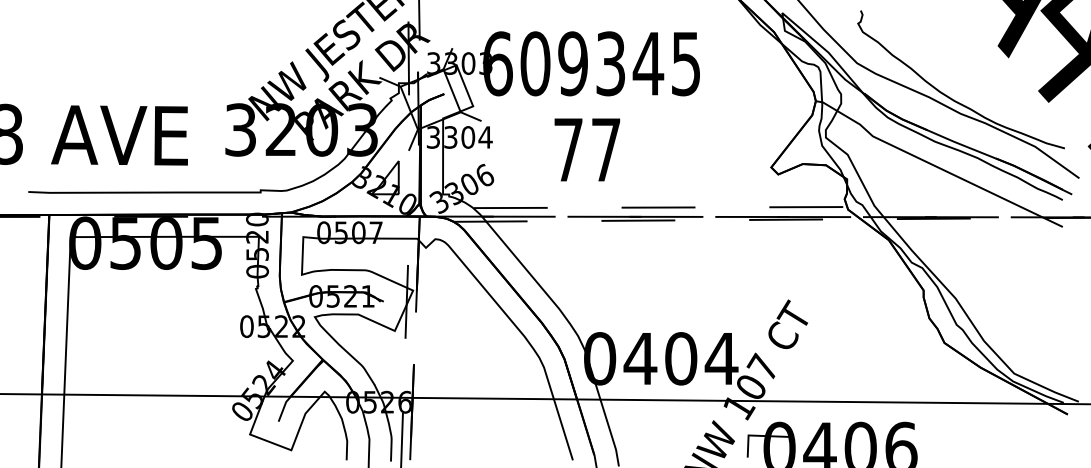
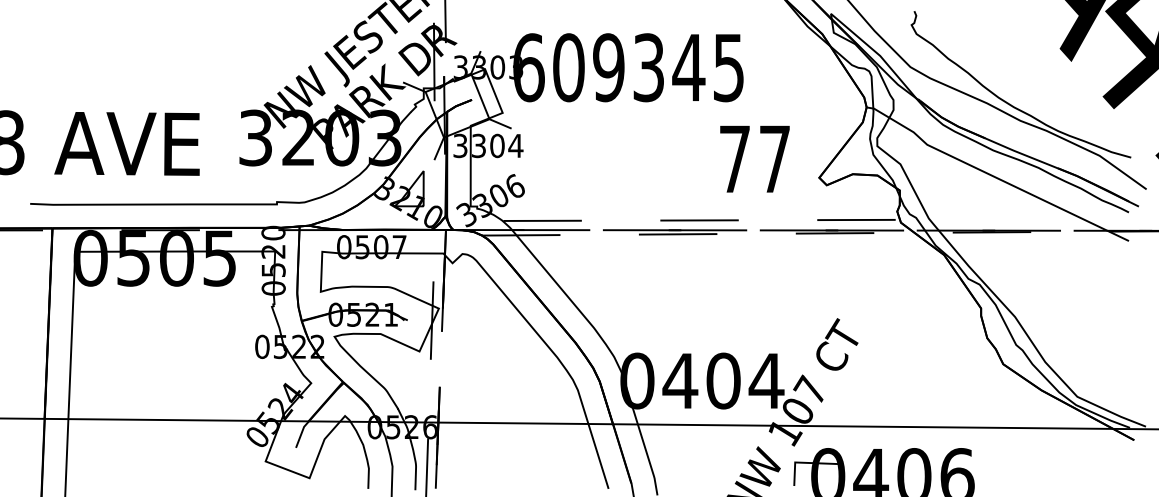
text: (586, 149) -> (754, 158), moved

